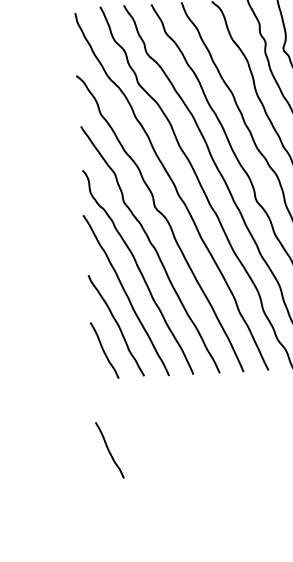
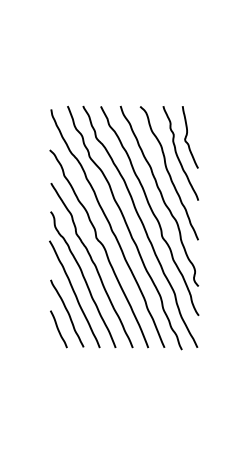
curve: (109, 450) -> (58, 394), removed

